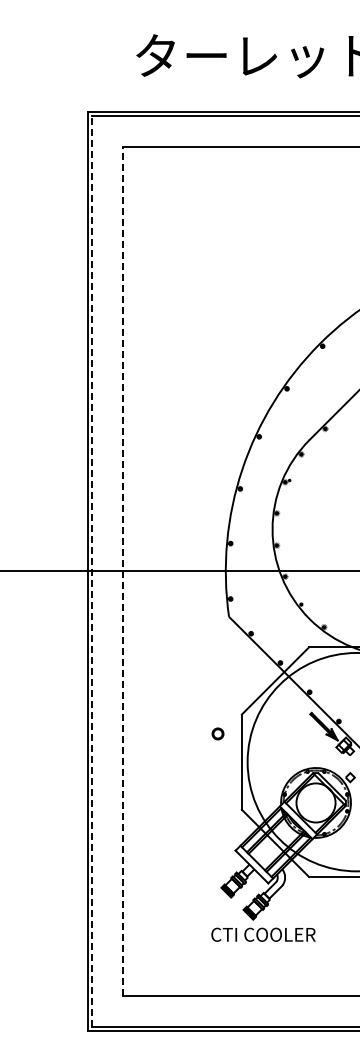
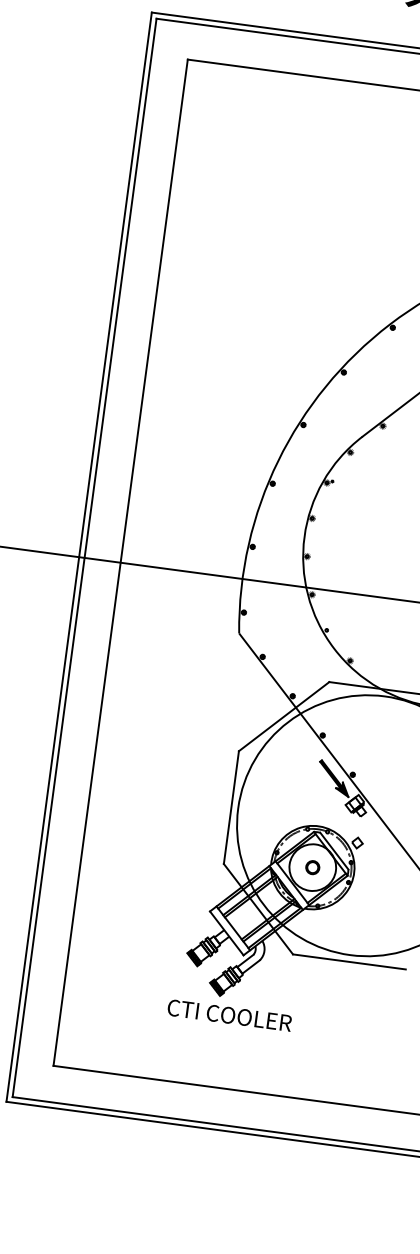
line: (92, 570) -> (84, 556), dashed -> solid
line: (122, 571) -> (120, 562), dashed -> solid
circle: (217, 733) -> (312, 867), moved

